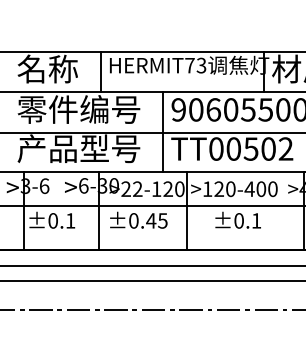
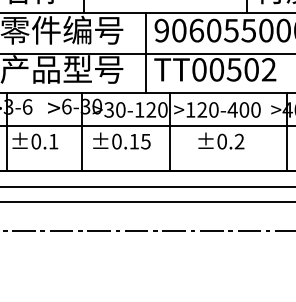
text: (131, 189) -> (114, 110), 22-120 -> 30-120
text: (151, 220) -> (134, 141), ±0.45 -> ±0.15
text: (256, 220) -> (239, 141), ±0.1 -> ±0.2

